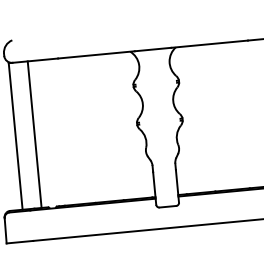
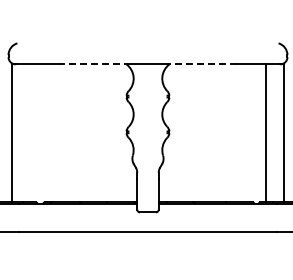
line: (208, 44) -> (200, 64), solid -> dashed
line: (96, 55) -> (94, 64), solid -> dashed
line: (34, 134) -> (29, 133), removed

